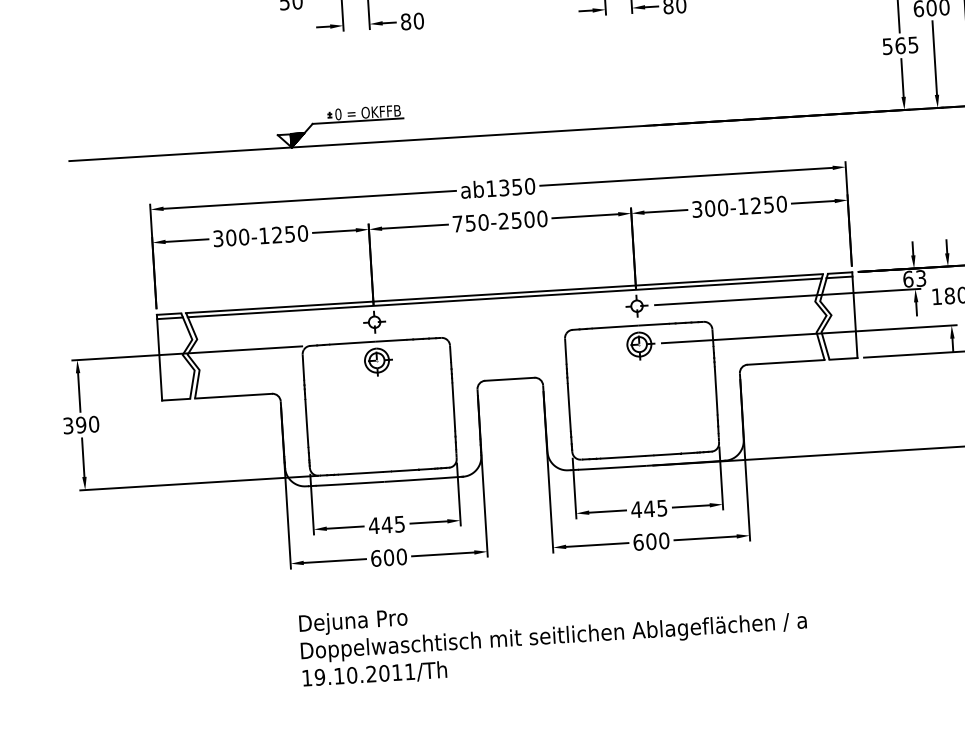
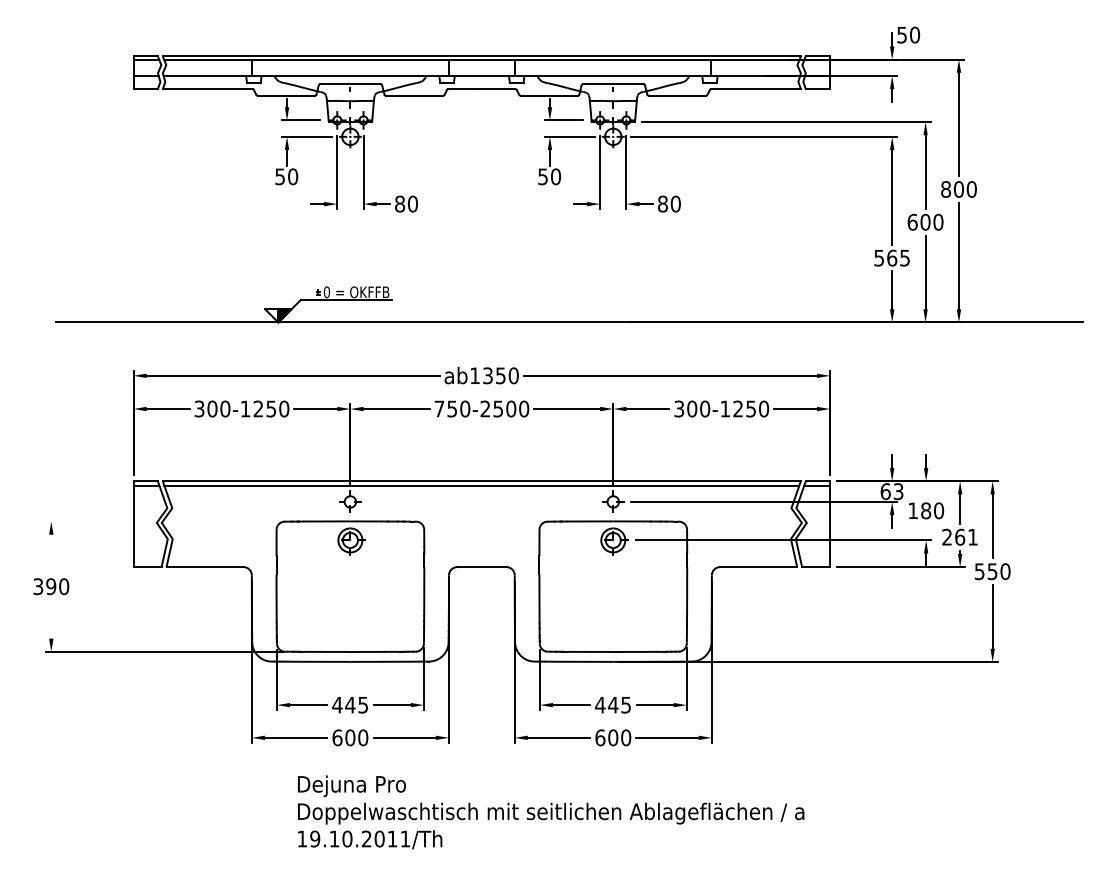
line: (187, 353) -> (161, 521), removed
line: (79, 391) -> (51, 553), removed
line: (83, 457) -> (51, 619), removed
text: (554, 636) -> (551, 812), moved

